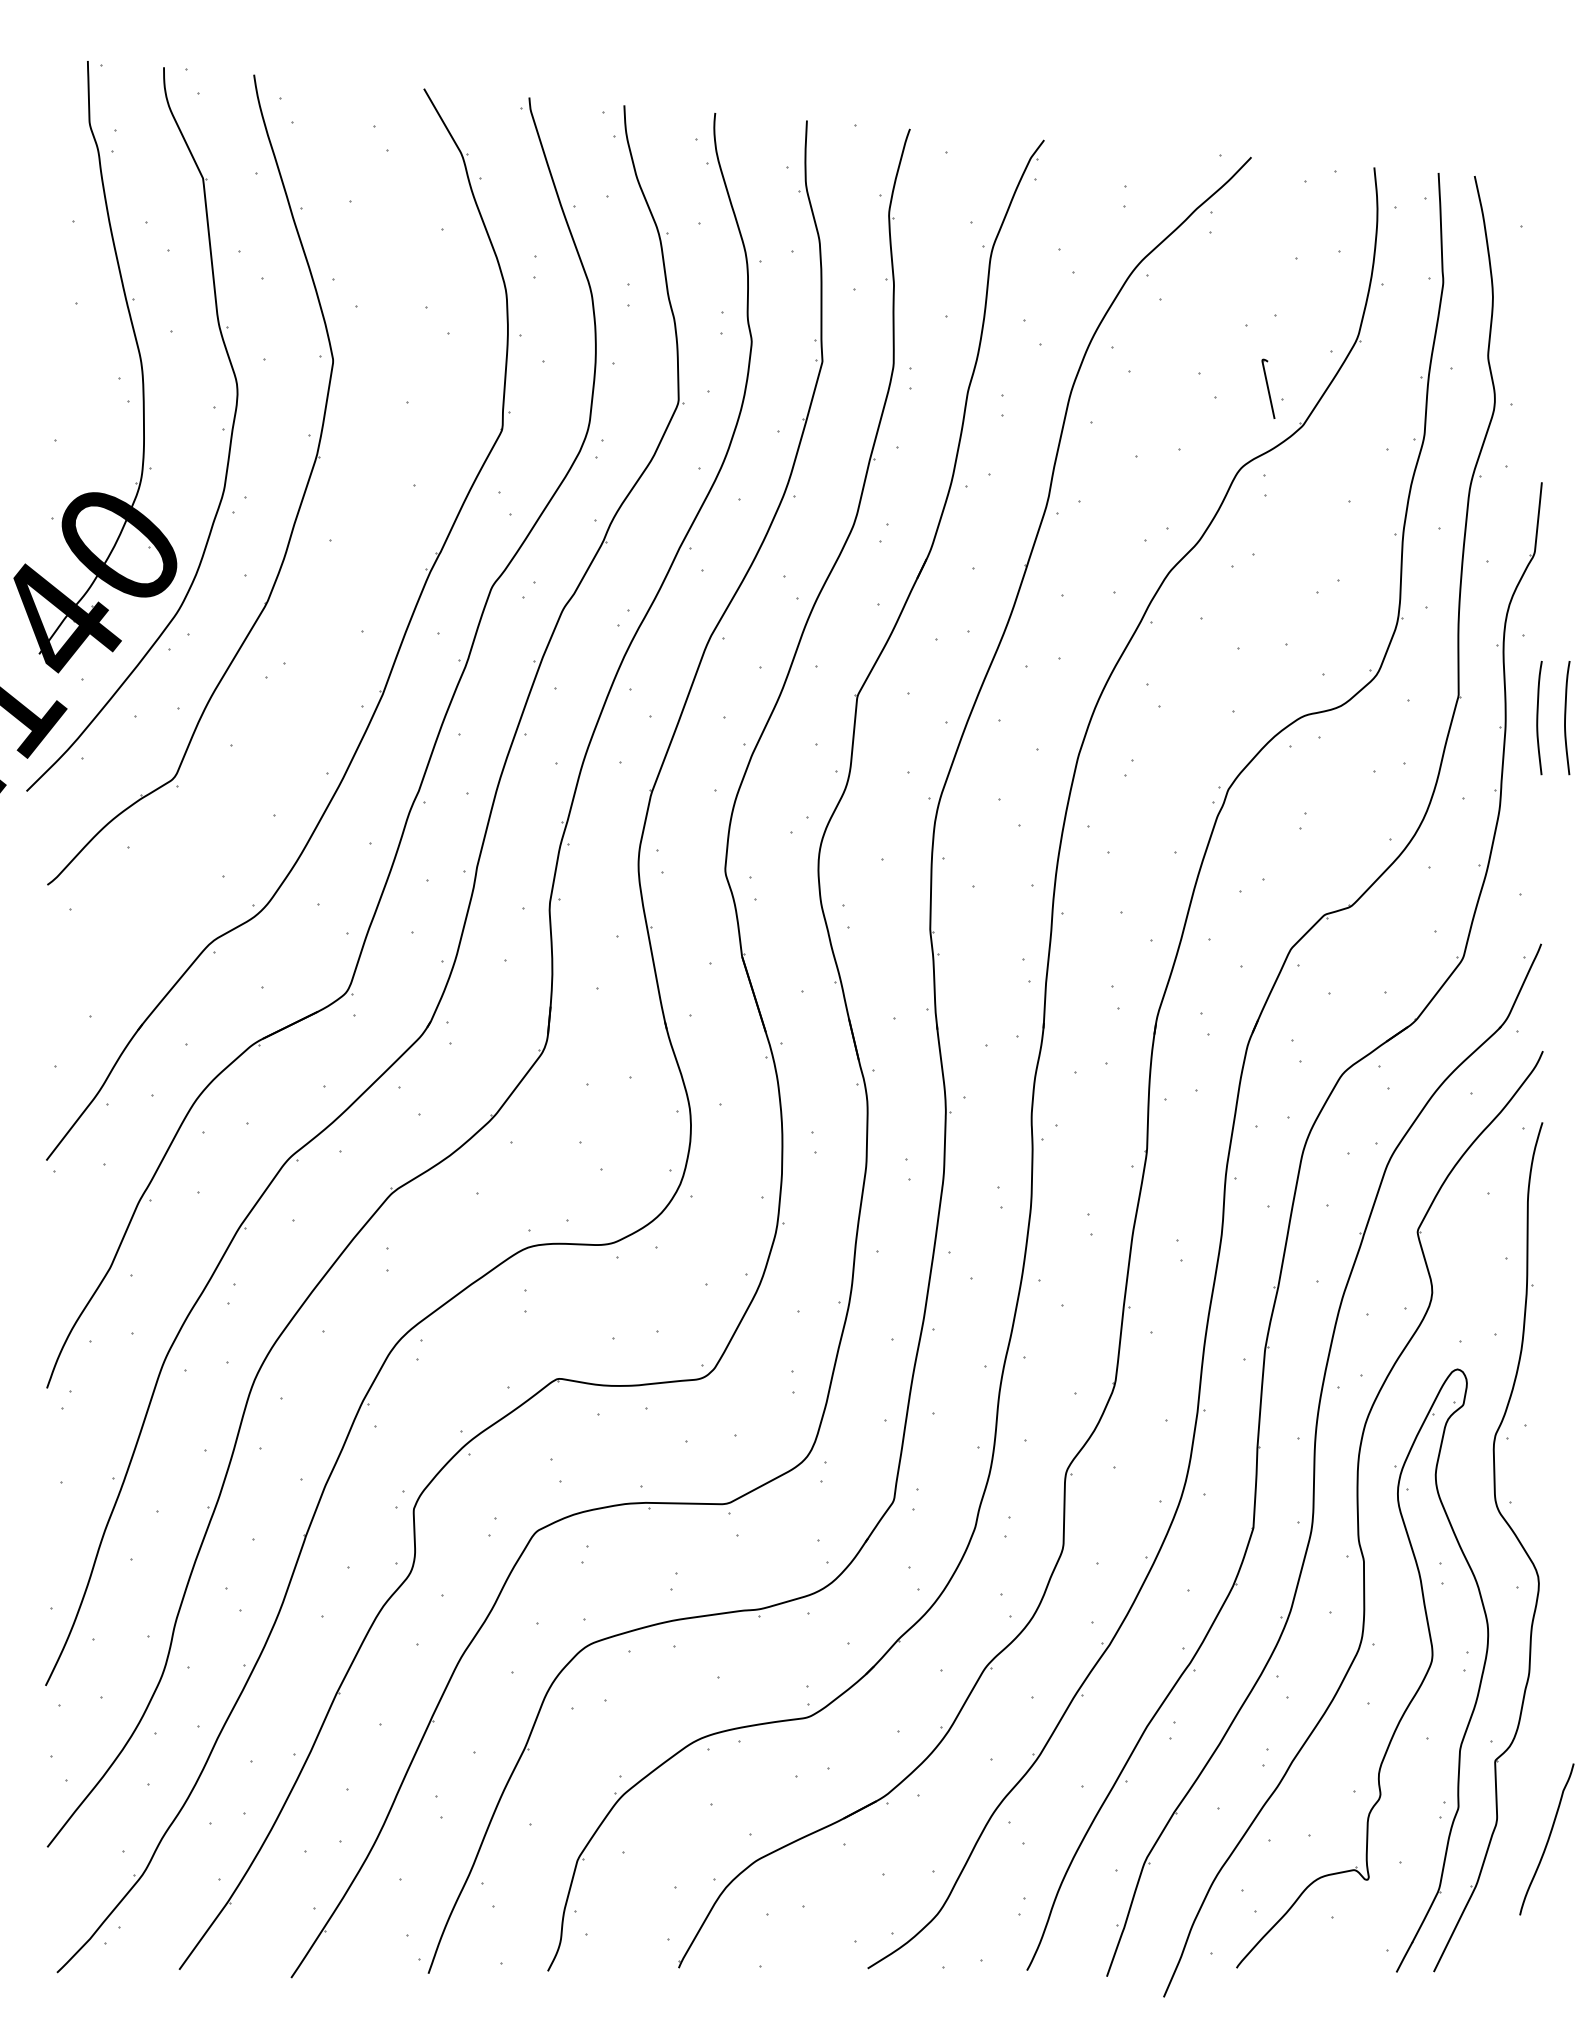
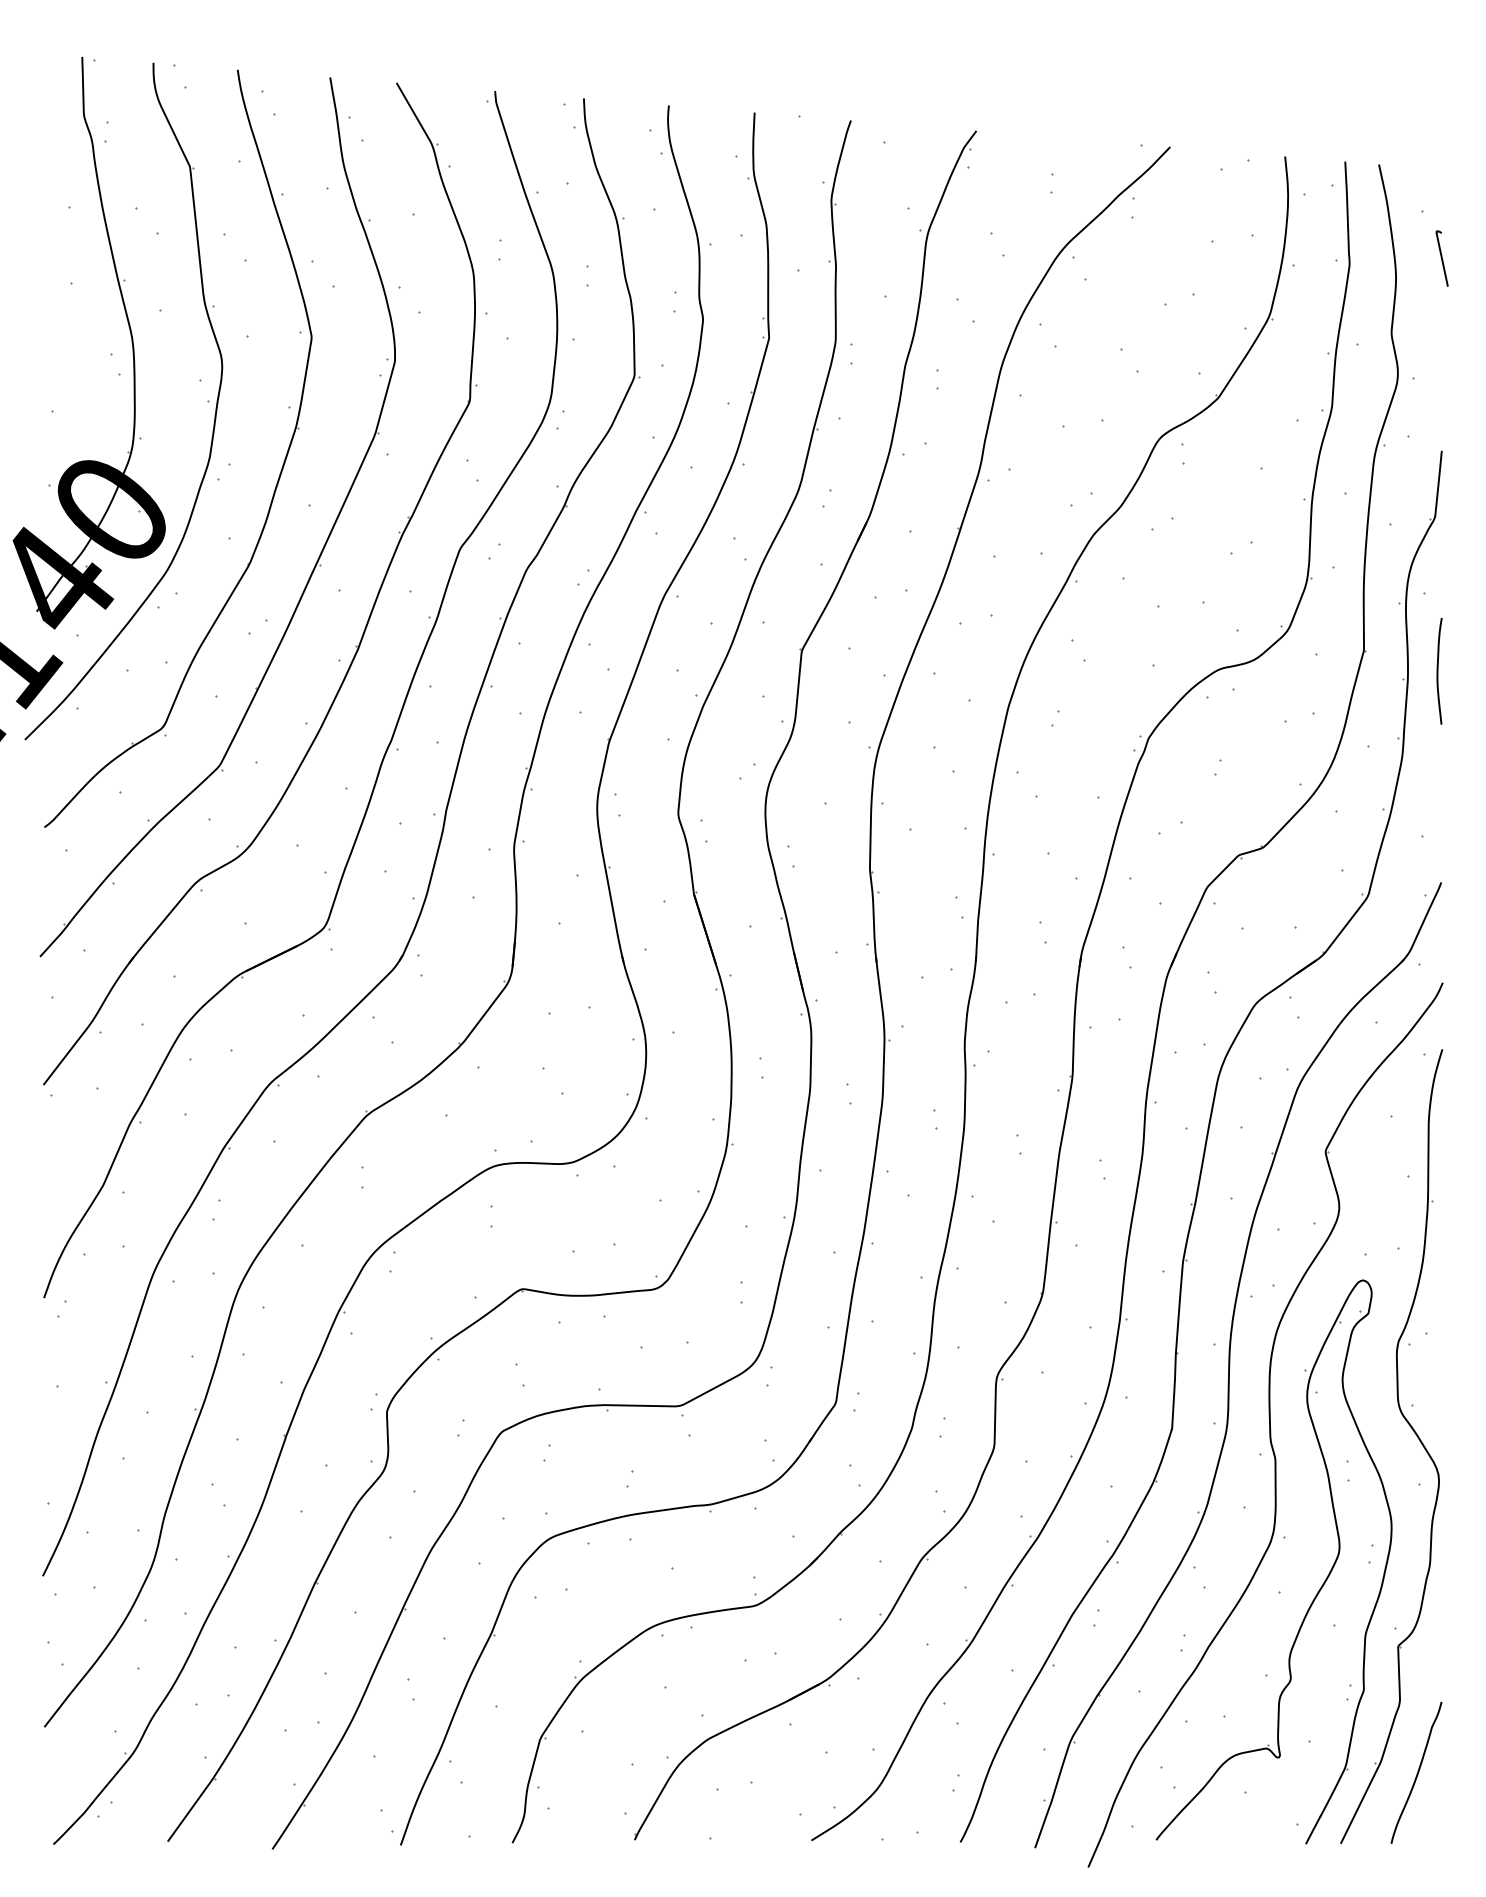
part: (1267, 388) -> (1441, 258), moved
part: (336, 604) -> (314, 565), added
curve: (1566, 717) -> (1464, 670), removed
curve: (1547, 1839) -> (1417, 1772), moved

